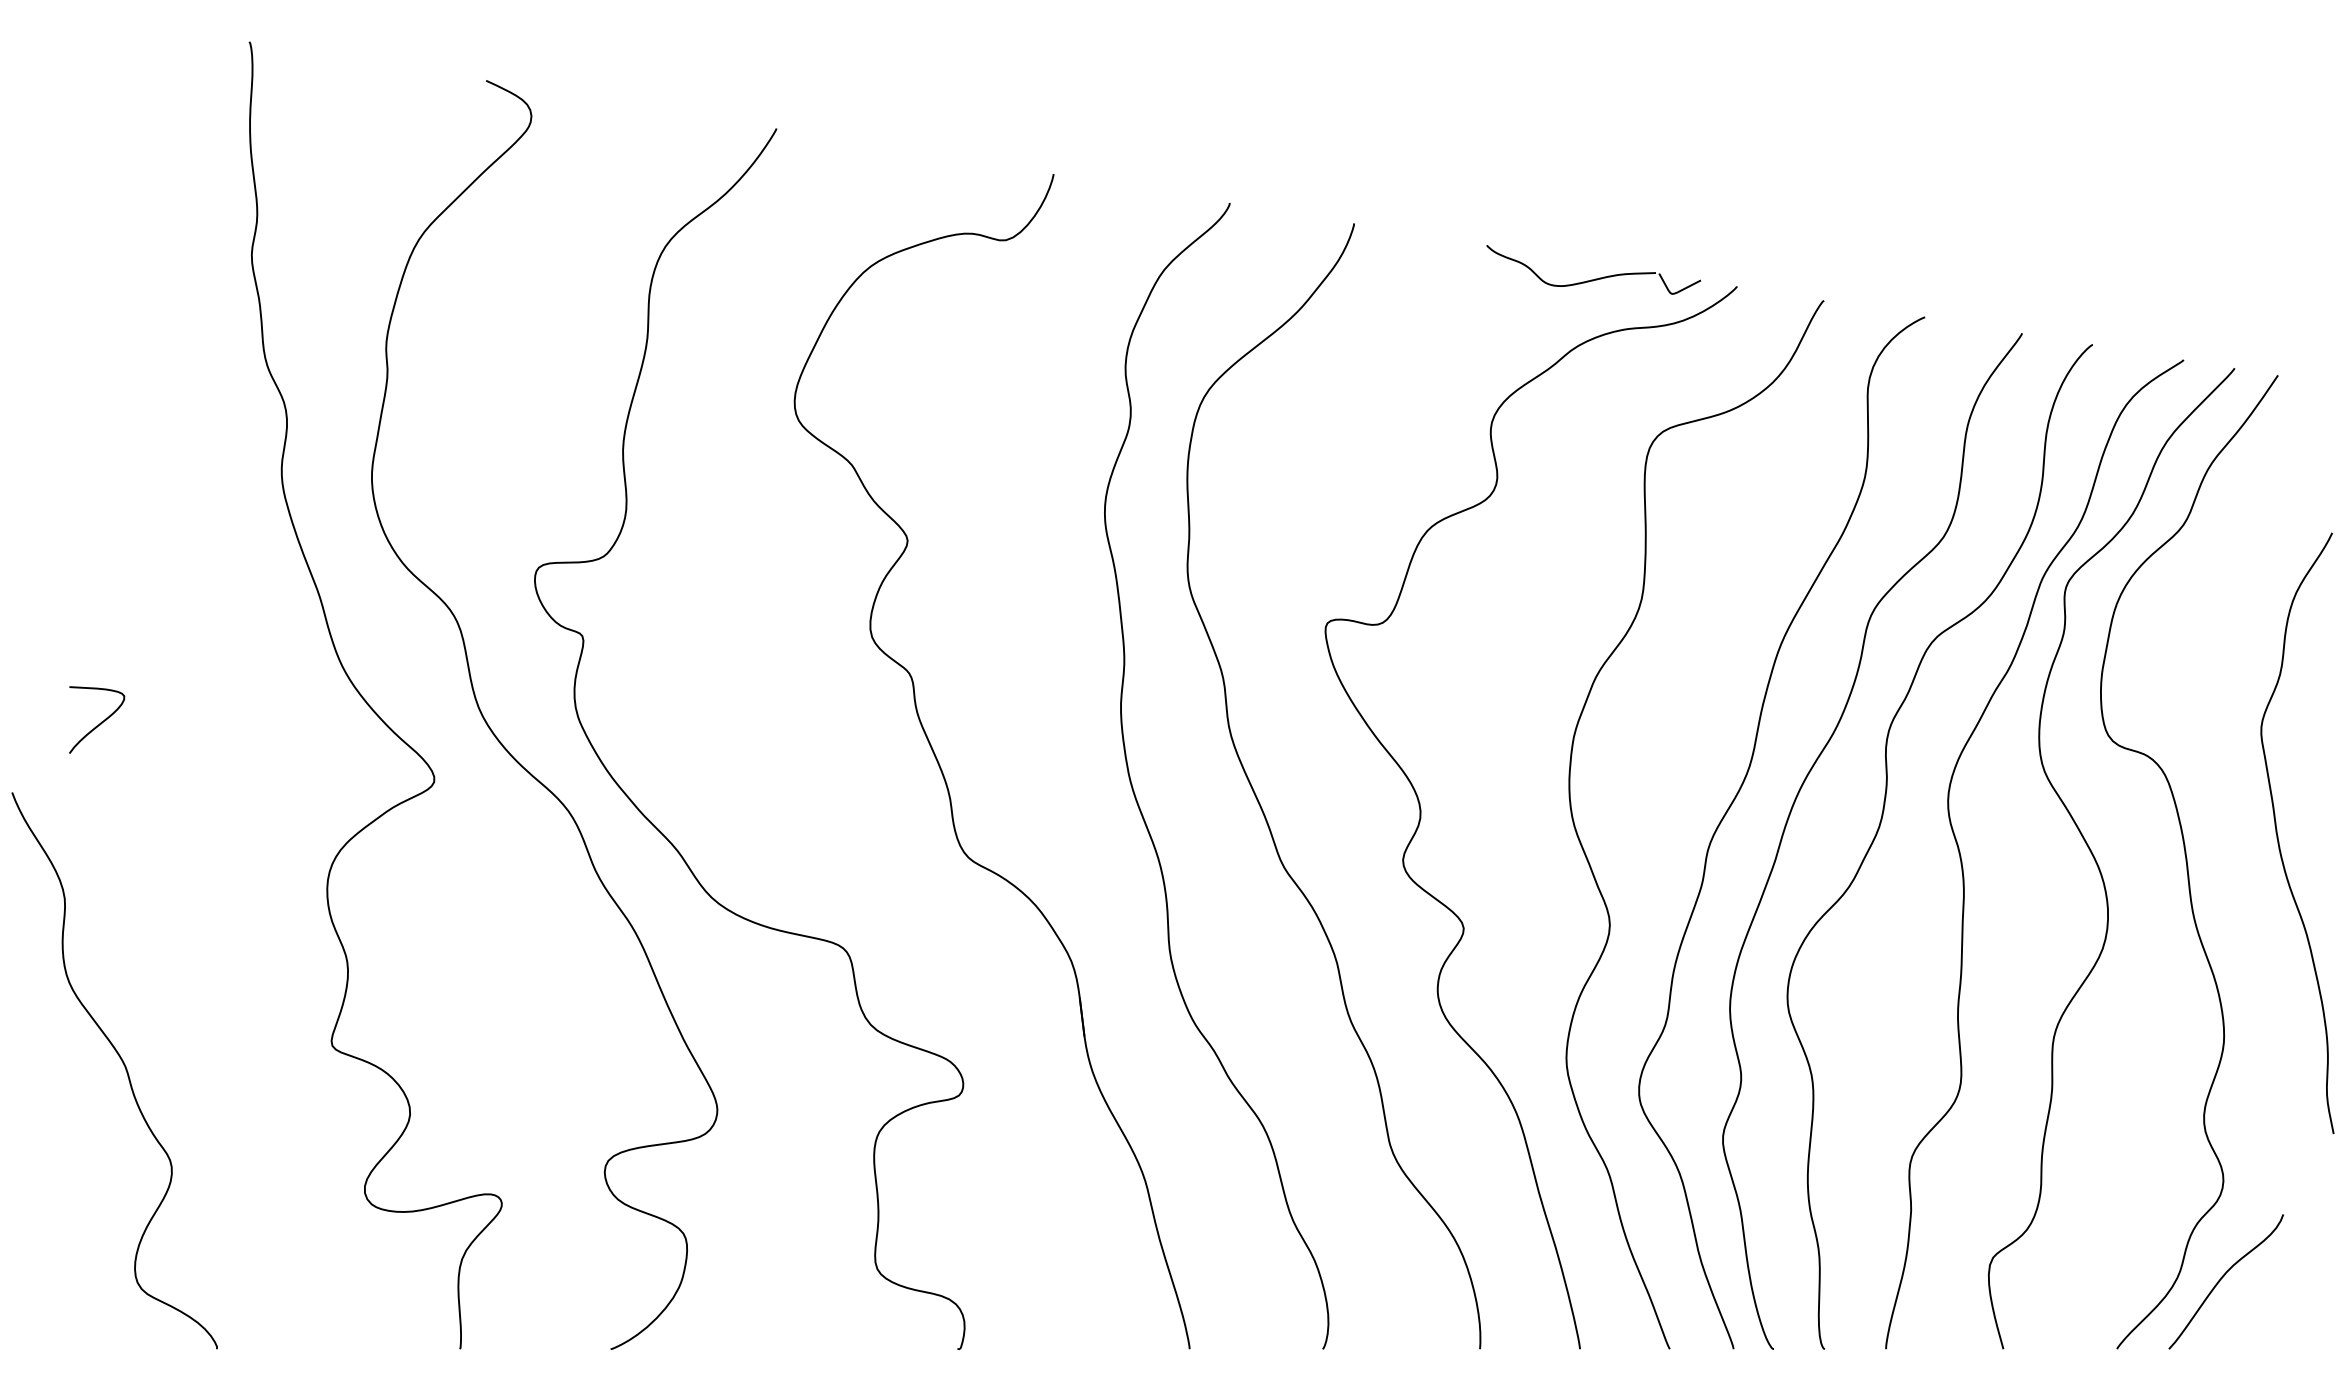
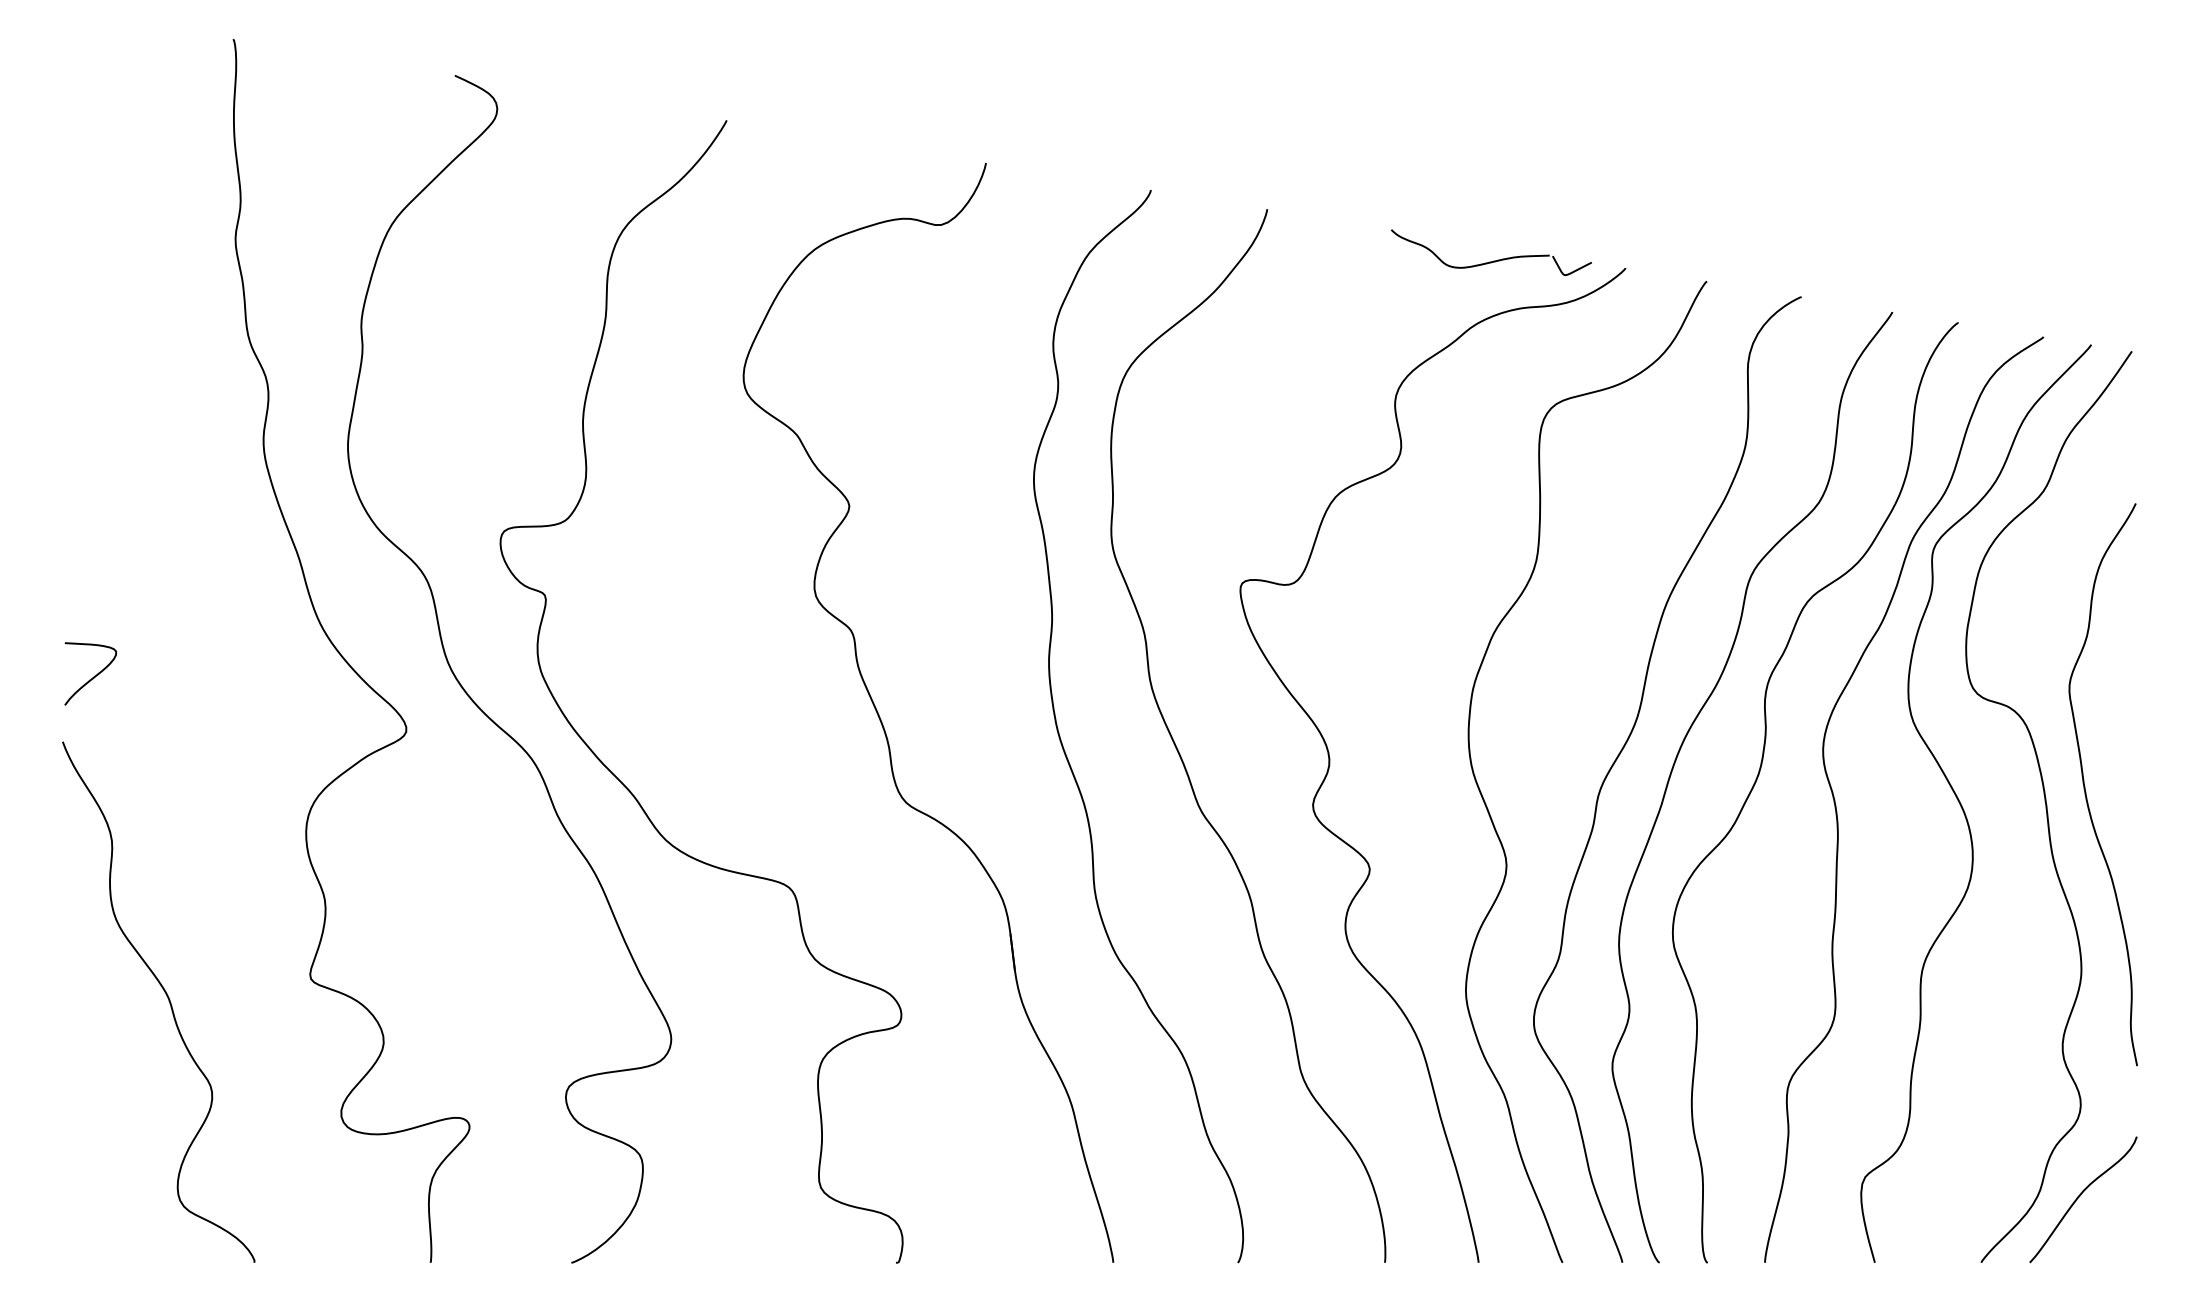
curve: (2278, 835) -> (2085, 786), moved
curve: (123, 1065) -> (166, 997), moved

